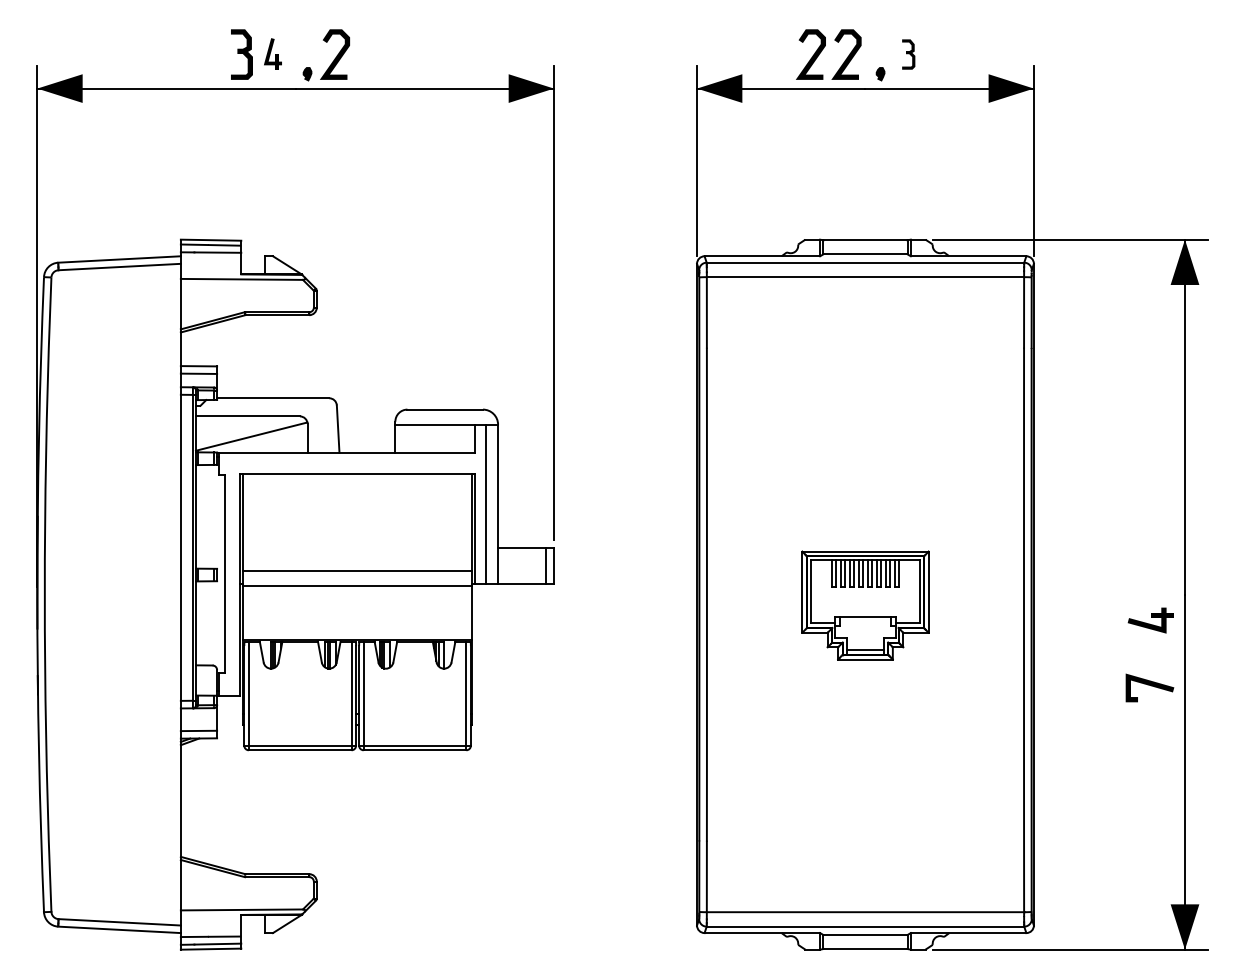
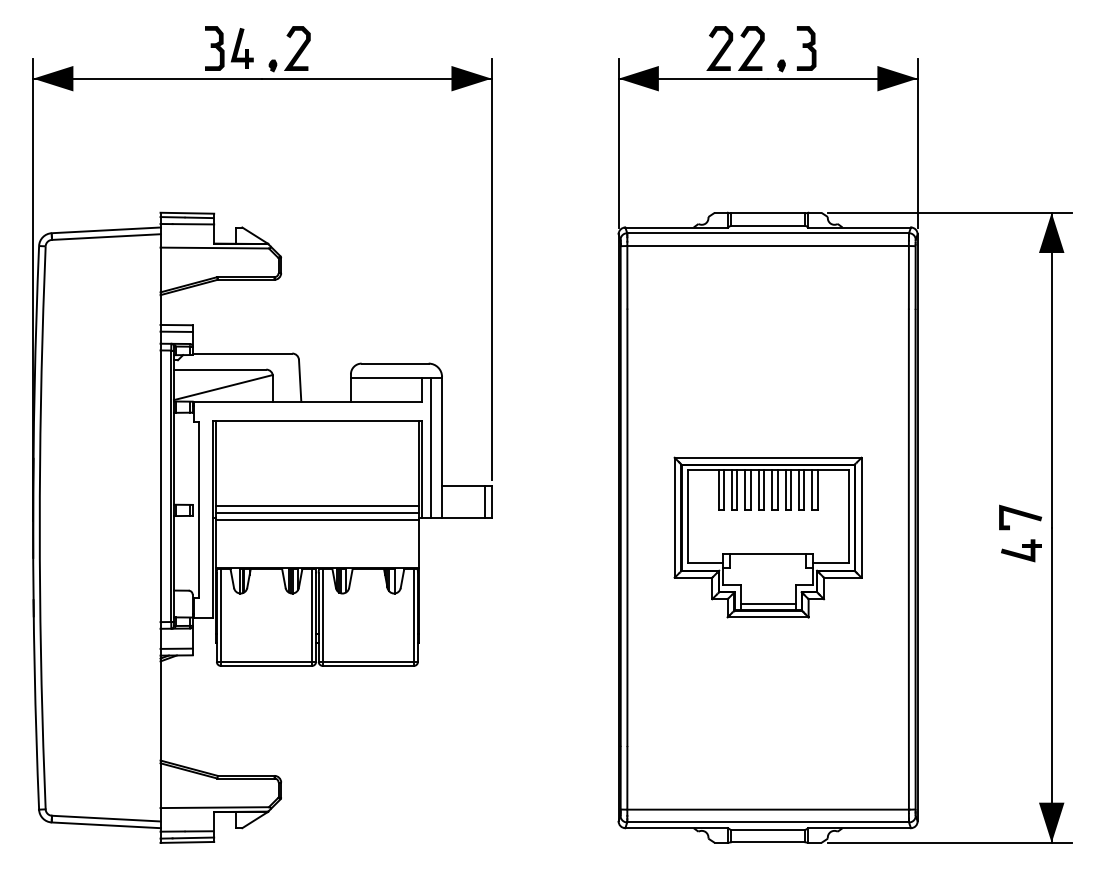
part: (272, 53) -> (241, 47), size x1.43
part: (908, 54) -> (806, 48), size x1.67
line: (357, 578) -> (317, 513), added
part: (865, 605) -> (768, 537), size x1.67
line: (1149, 685) -> (1020, 515), moved

